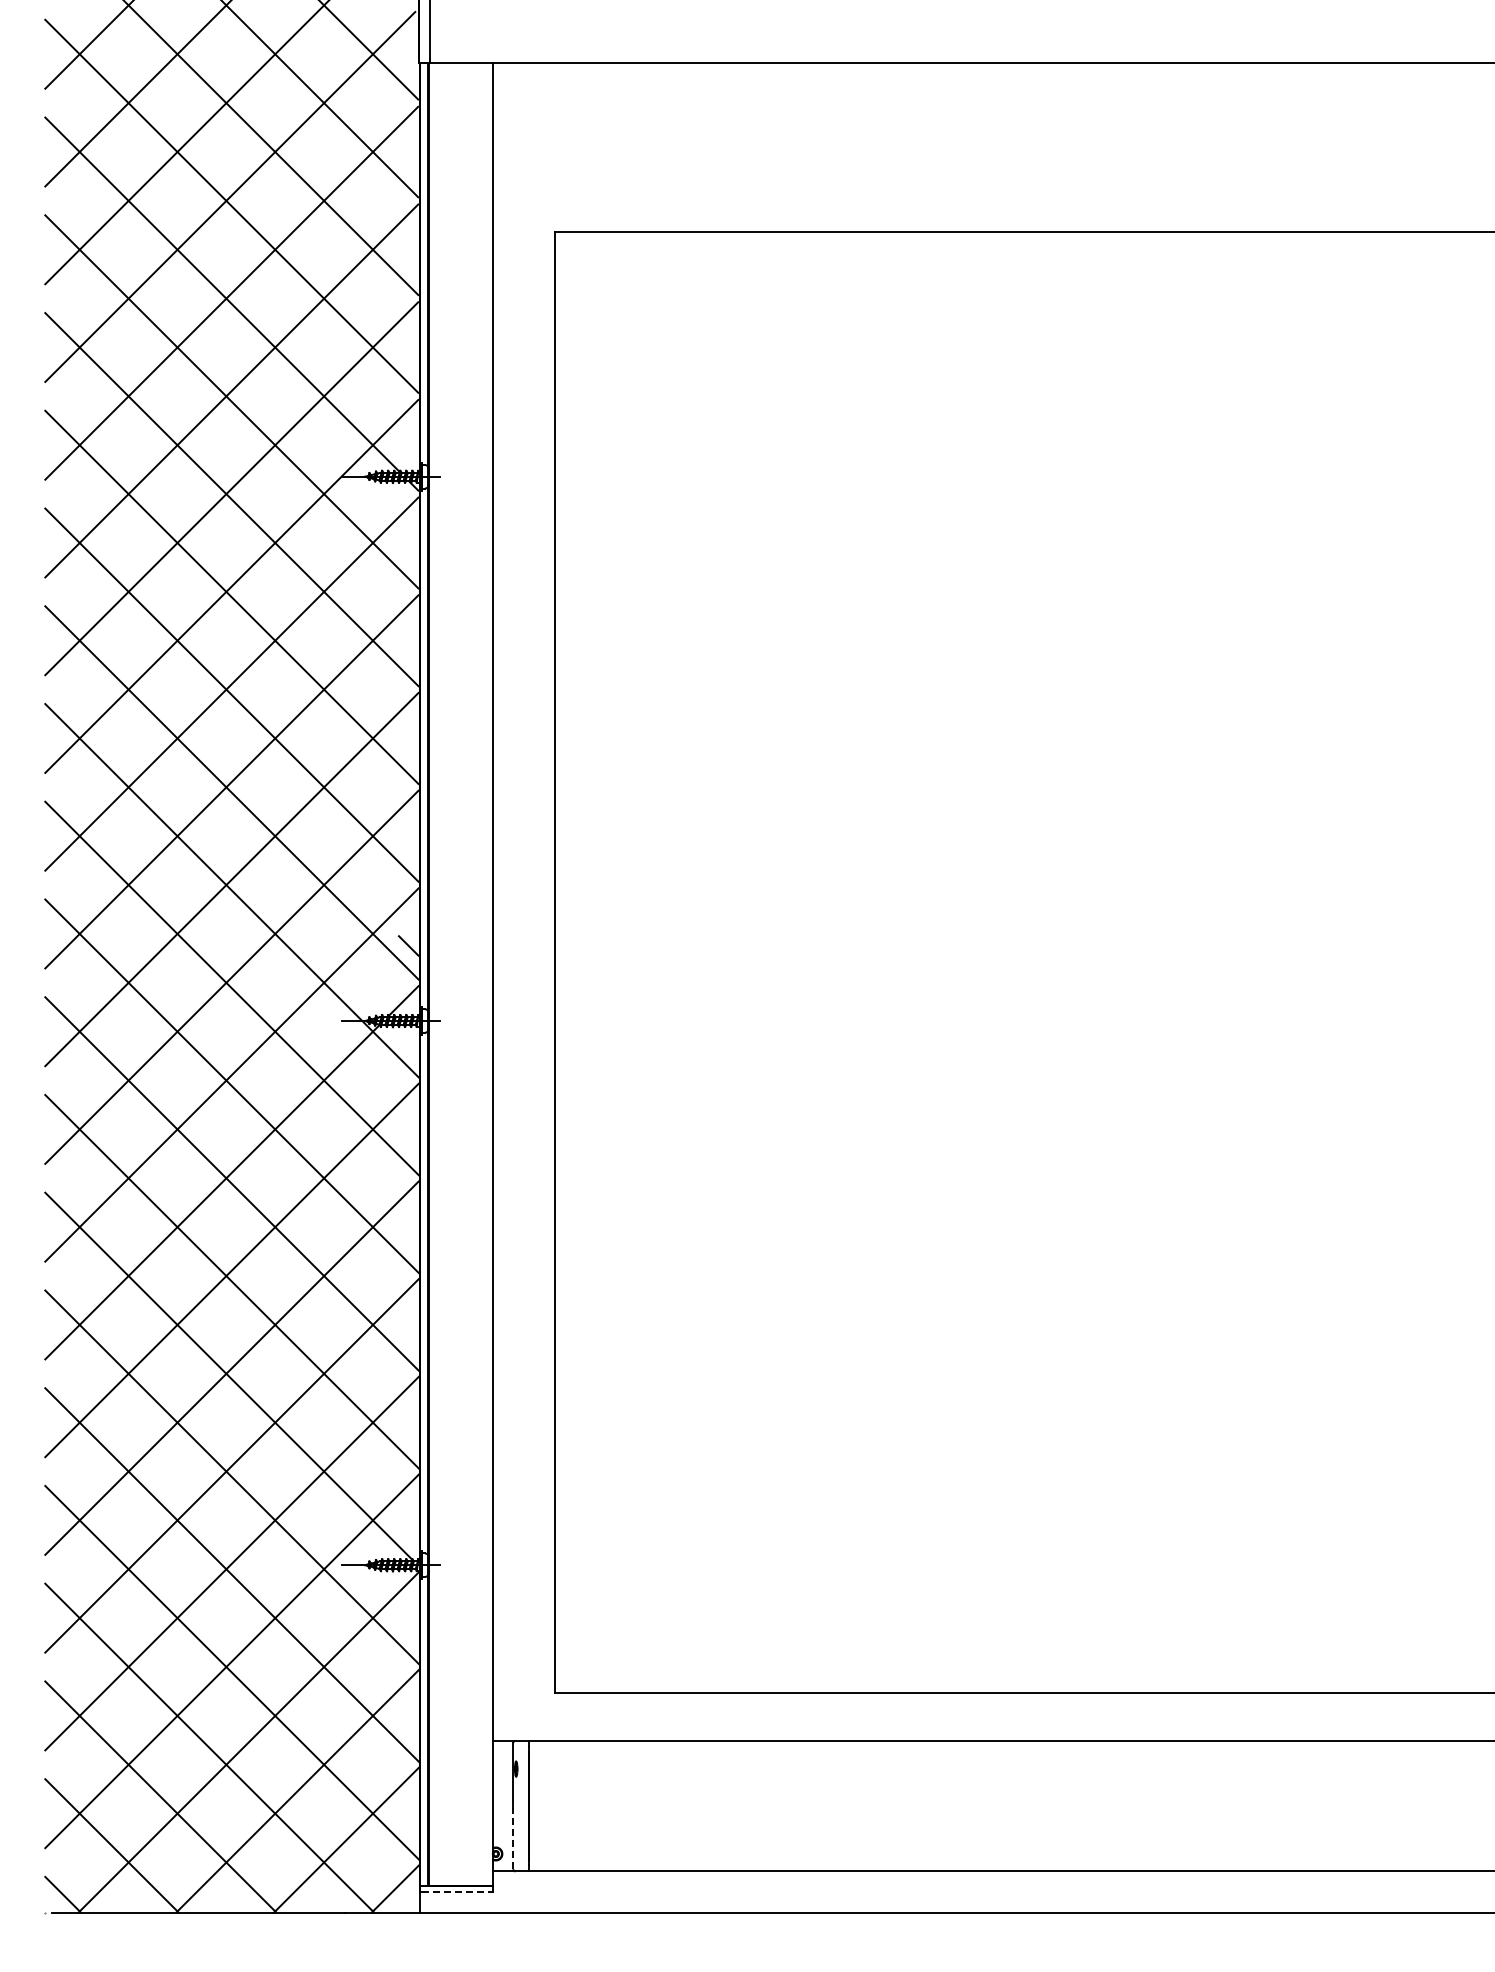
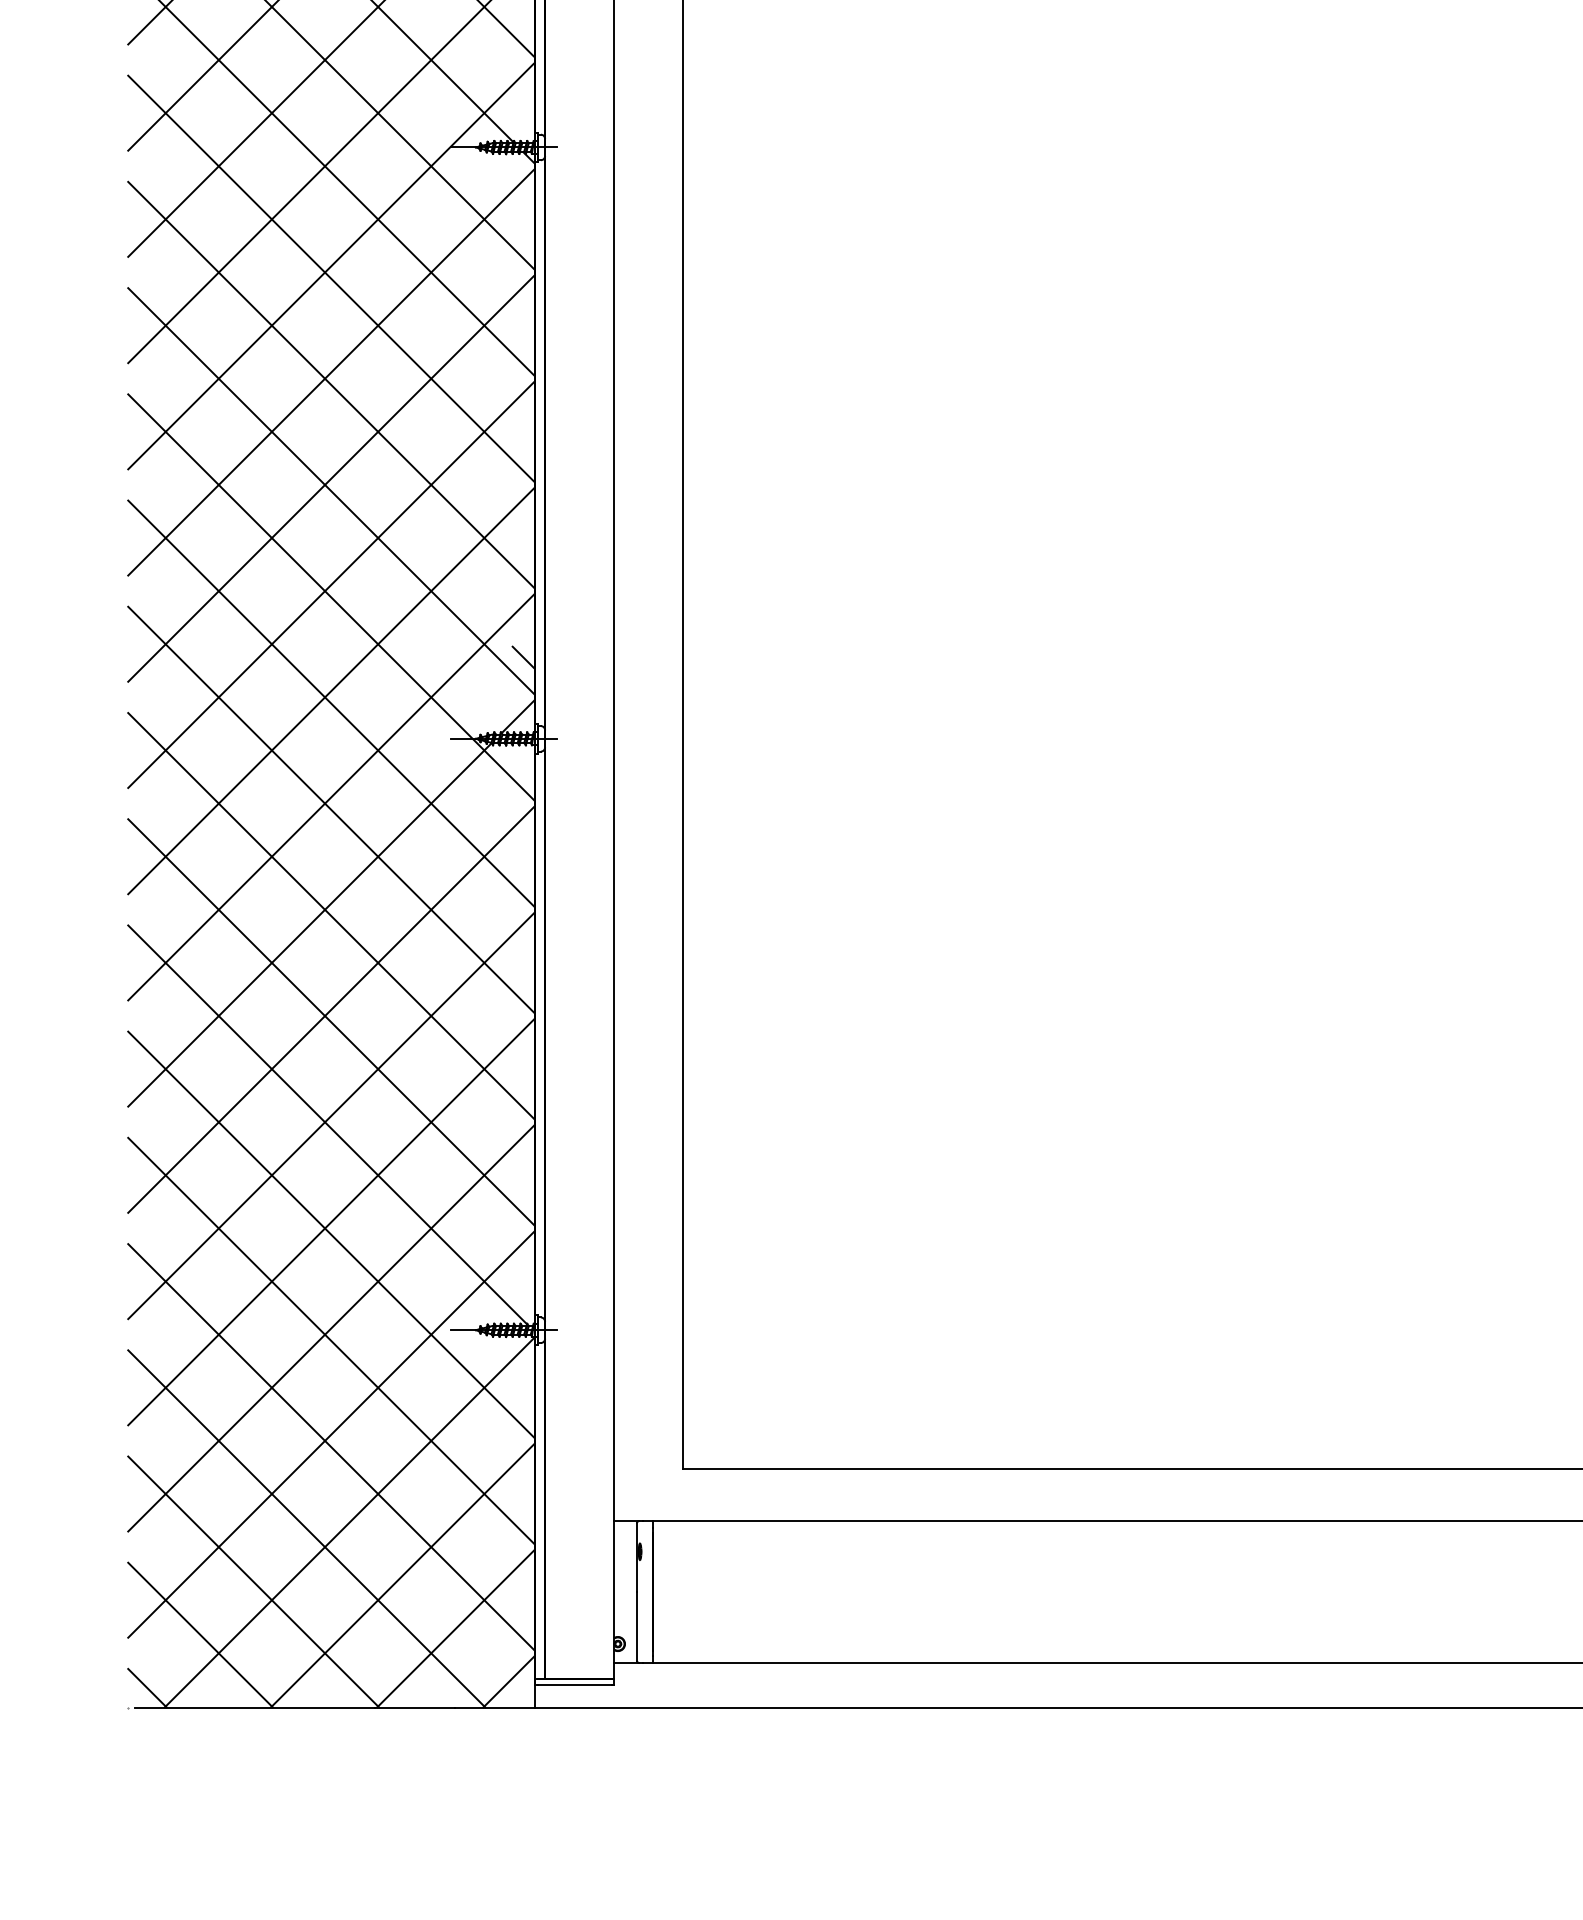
line: (513, 1837) -> (637, 1626), dashed -> solid
line: (456, 1891) -> (575, 1684), dashed -> solid

